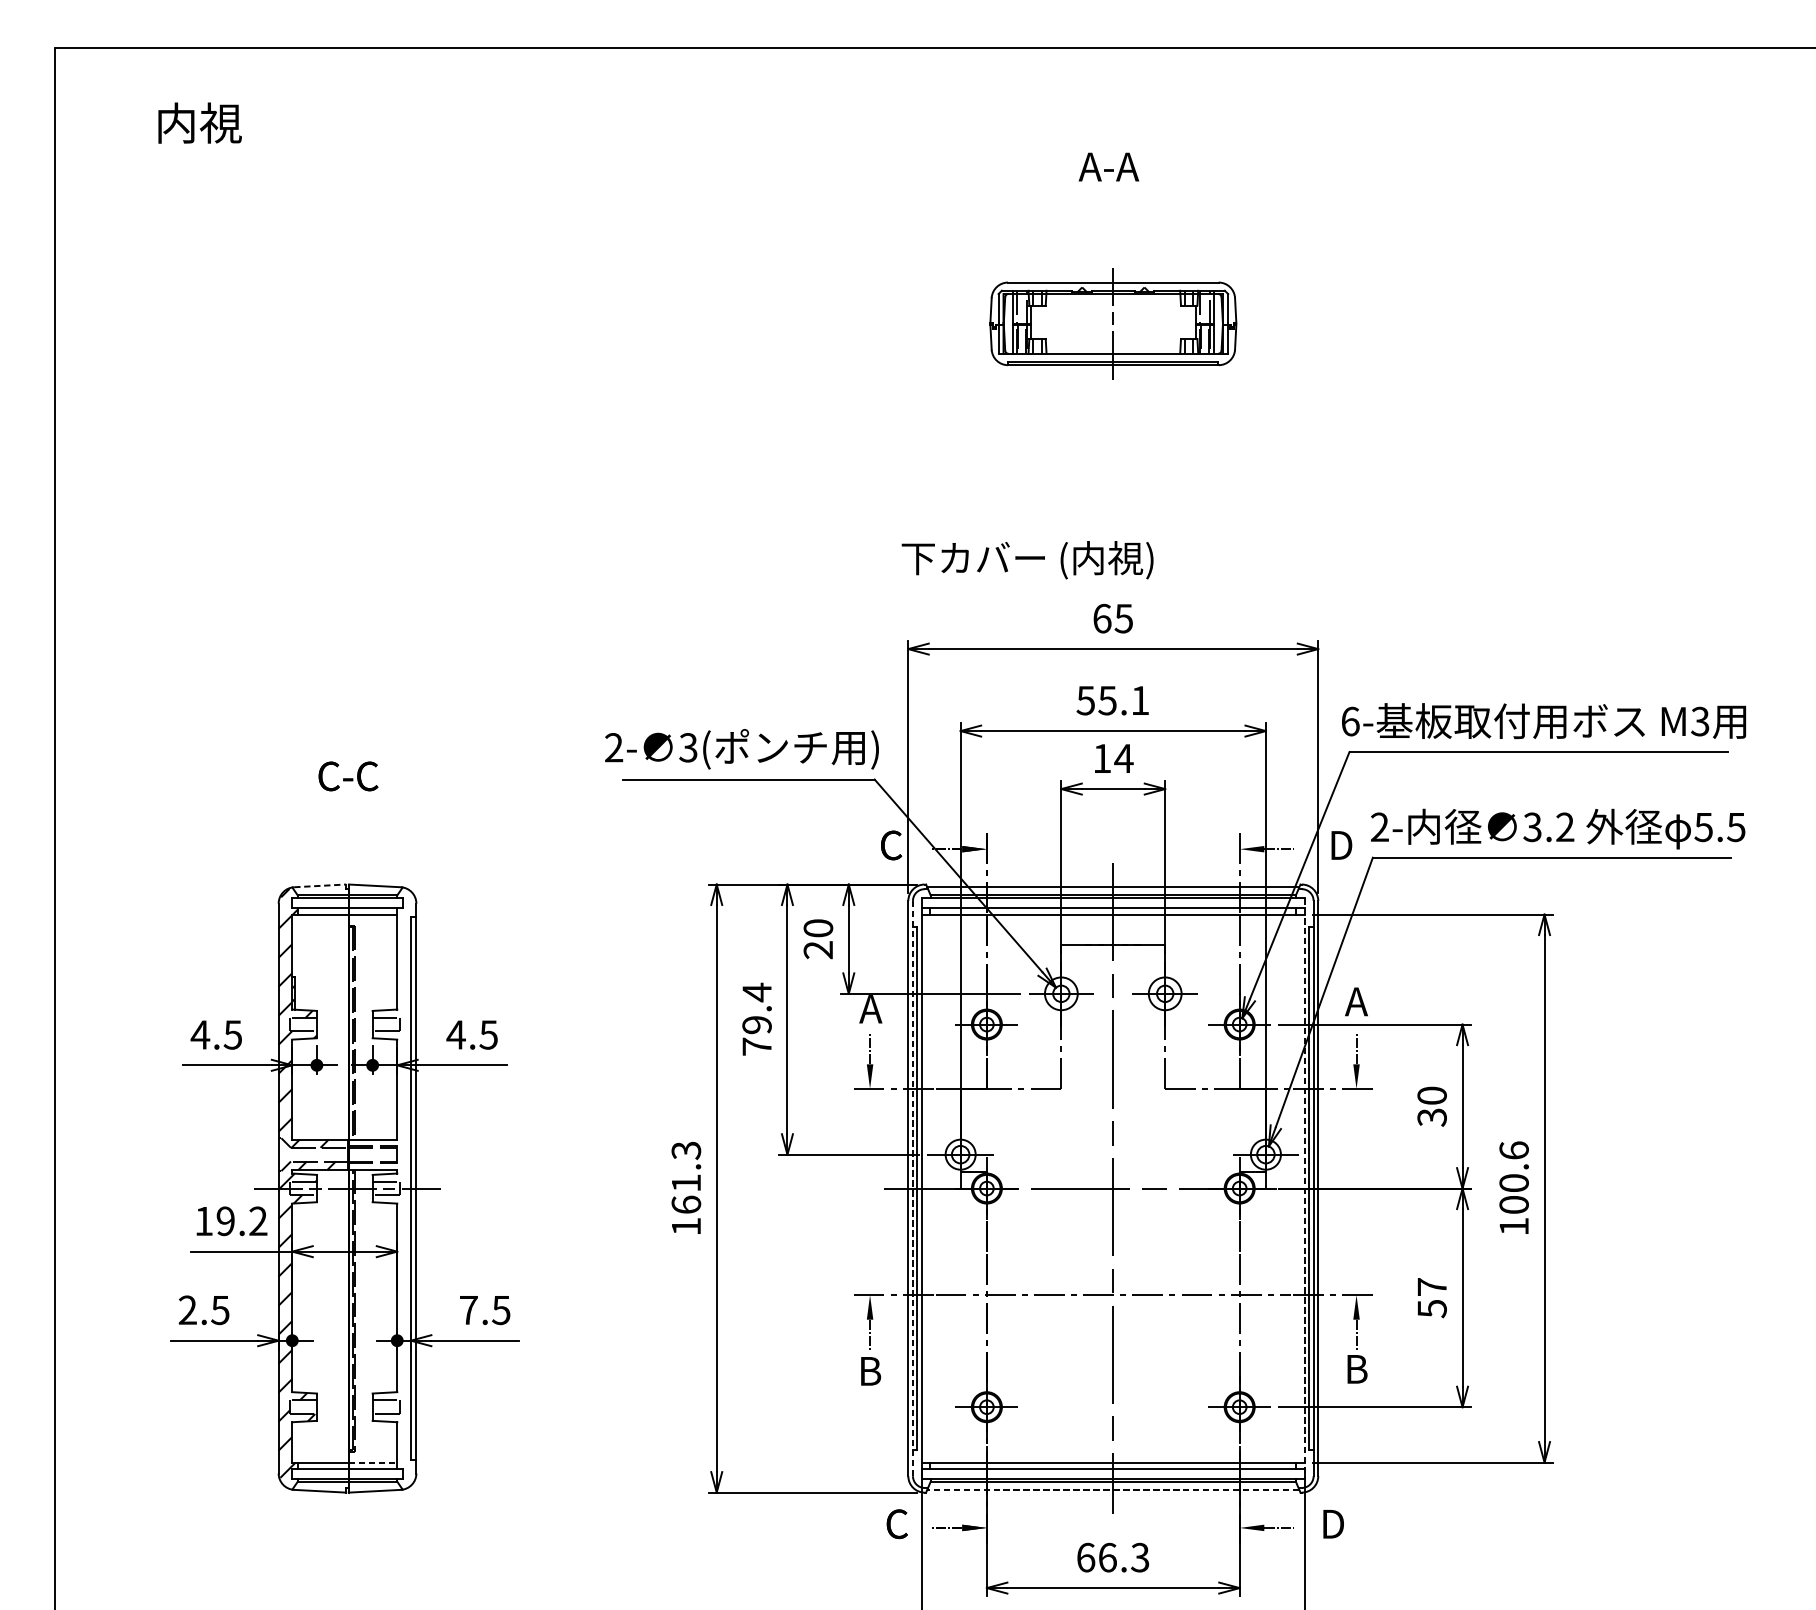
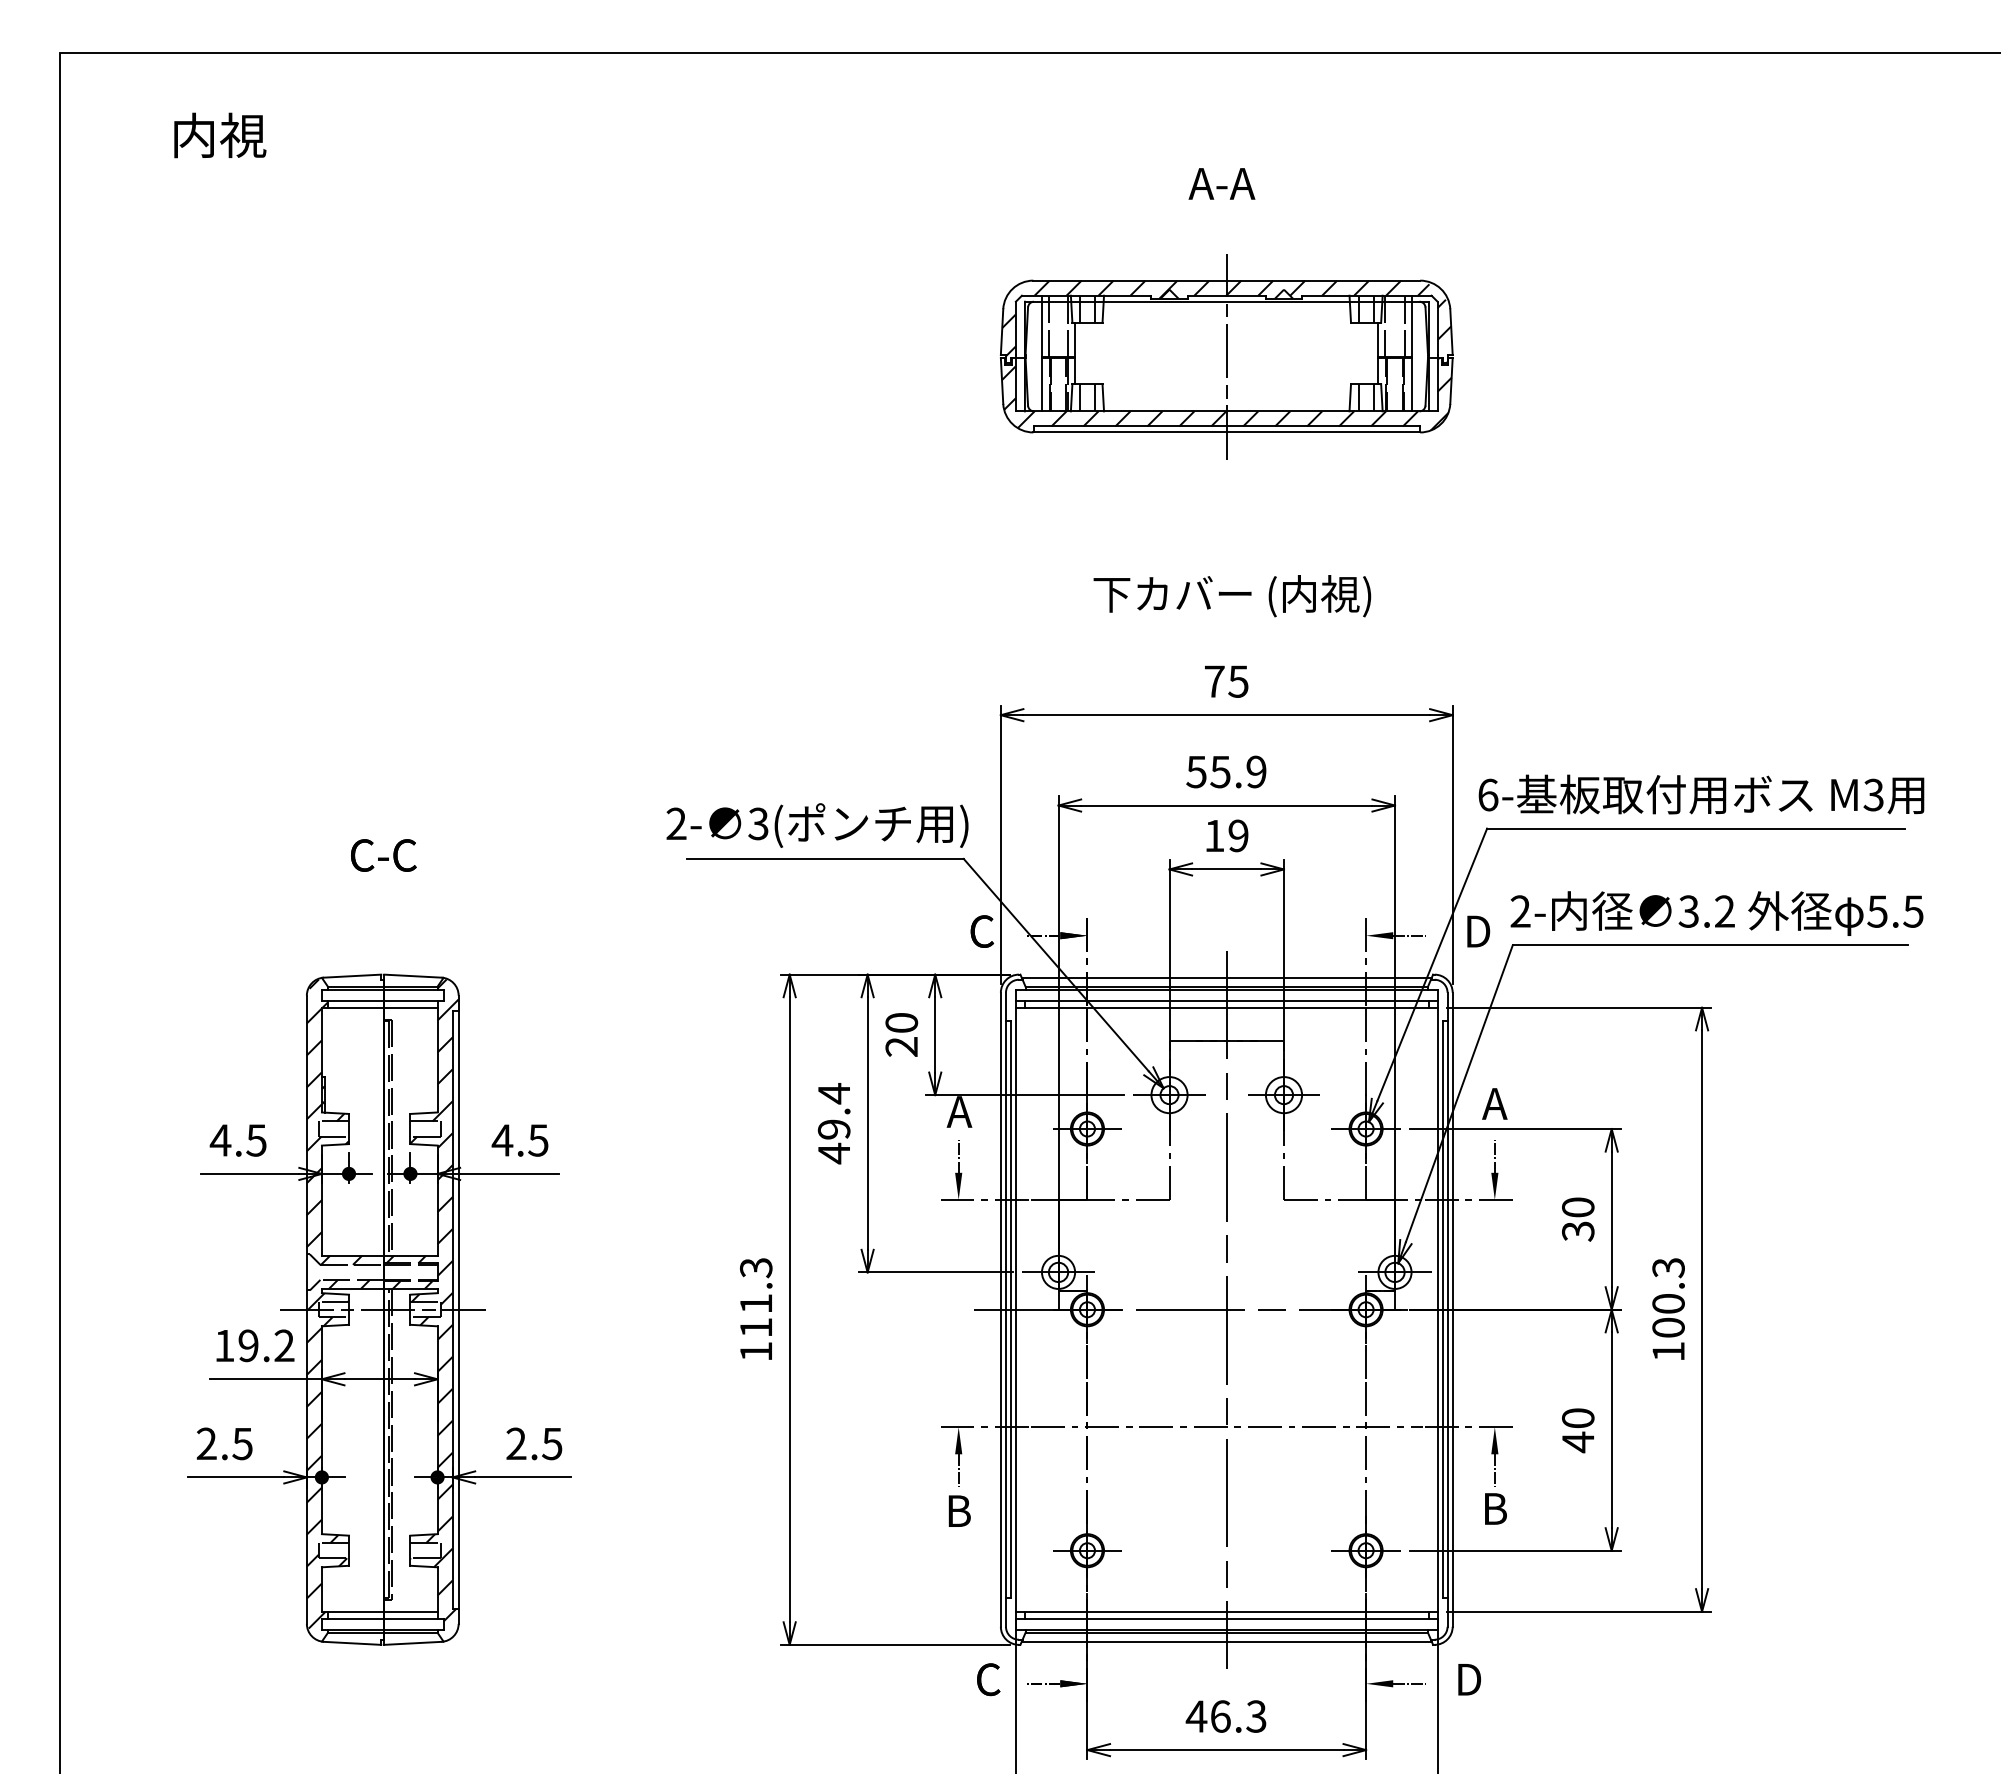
part: (1113, 323) -> (1226, 356), size x1.67
text: (1027, 560) -> (1232, 596), moved
text: (1102, 618) -> (1214, 681), 65 -> 75
text: (1140, 700) -> (1256, 771), 55.1 -> 55.9
text: (1123, 758) -> (1238, 835), 14 -> 19
line: (320, 886) -> (352, 976), dashed -> solid
text: (756, 1046) -> (833, 1153), 79.4 -> 49.4
text: (1514, 1150) -> (1668, 1267), 100.6 -> 100.3
hatch: (383, 1180) -> (422, 1300), added
line: (912, 1189) -> (1005, 1310), dashed -> solid
line: (1304, 1189) -> (1437, 1310), dashed -> solid
text: (685, 1204) -> (755, 1327), 161.3 -> 111.3
text: (1432, 1298) -> (1578, 1430), 57 -> 40
text: (468, 1309) -> (516, 1443), 7.5 -> 2.5
line: (372, 1462) -> (410, 1611), dashed -> solid
line: (1113, 1489) -> (1226, 1641), dashed -> solid
text: (1085, 1557) -> (1196, 1716), 66.3 -> 46.3

